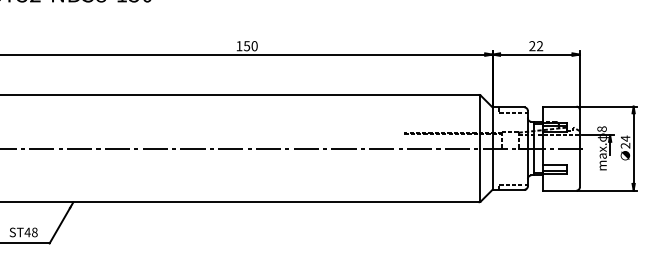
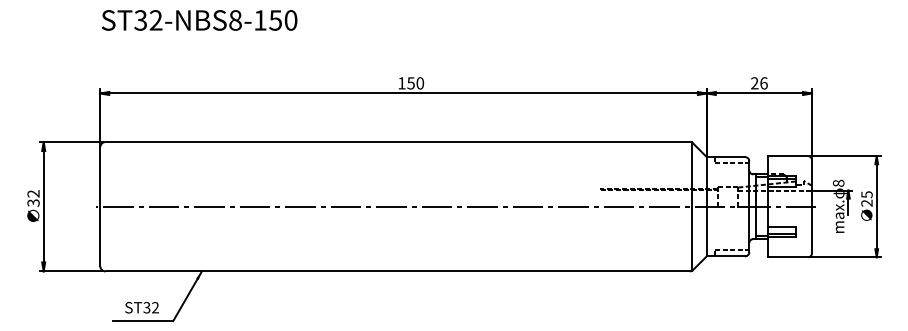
text: (539, 46) -> (763, 83), 22 -> 26
text: (625, 138) -> (866, 194), 24 -> 25
text: (31, 232) -> (151, 307), ST48 -> ST32

